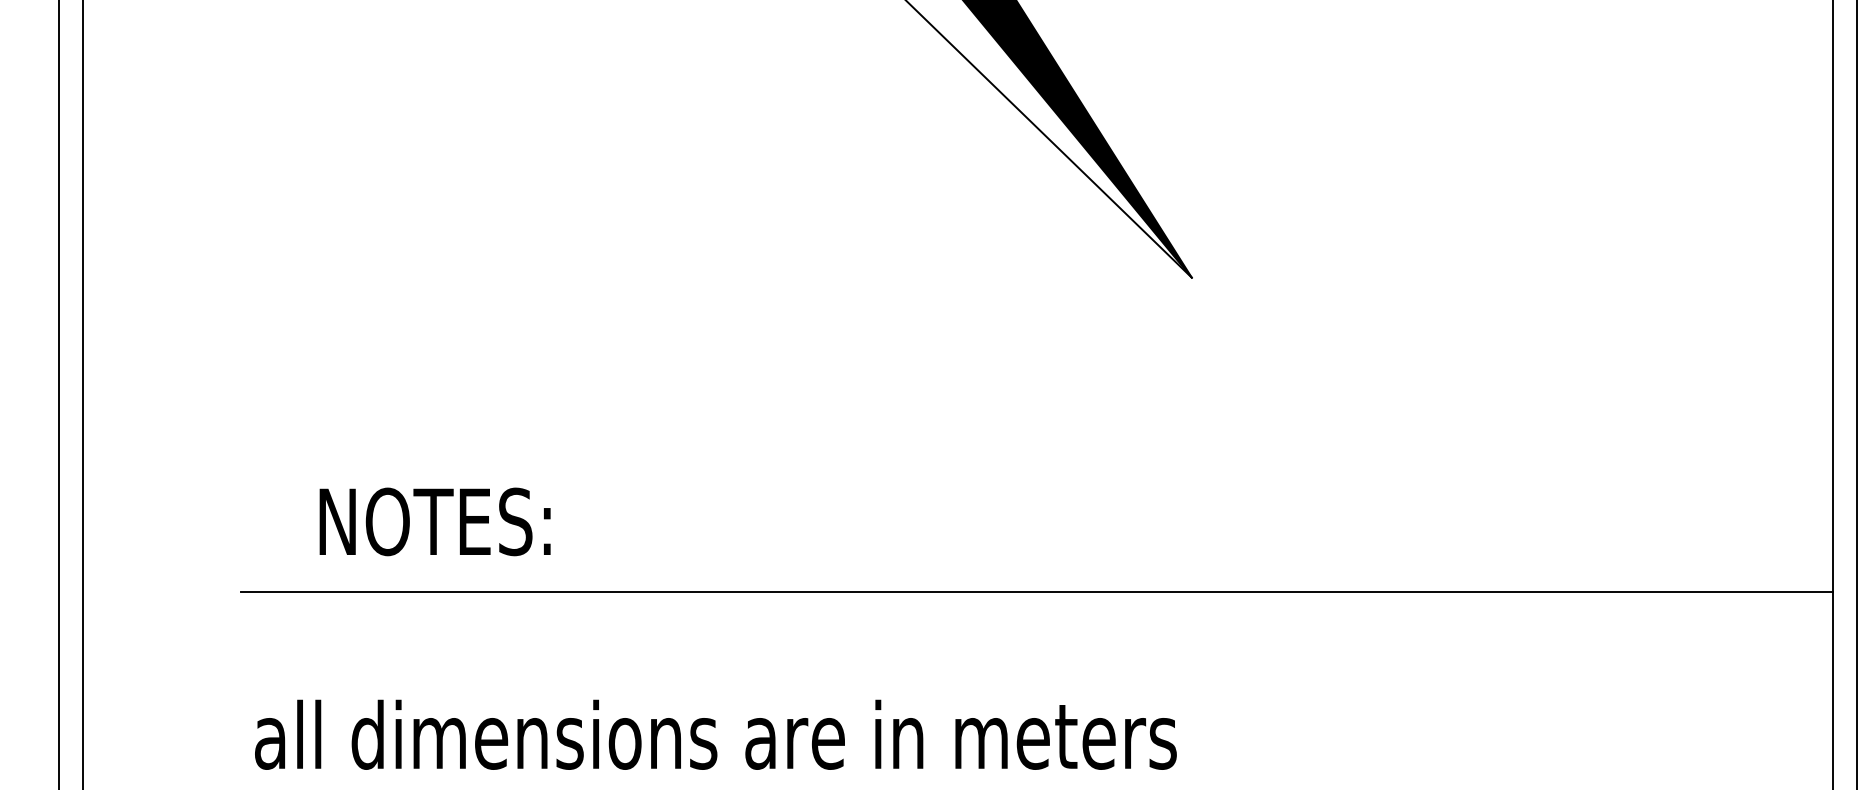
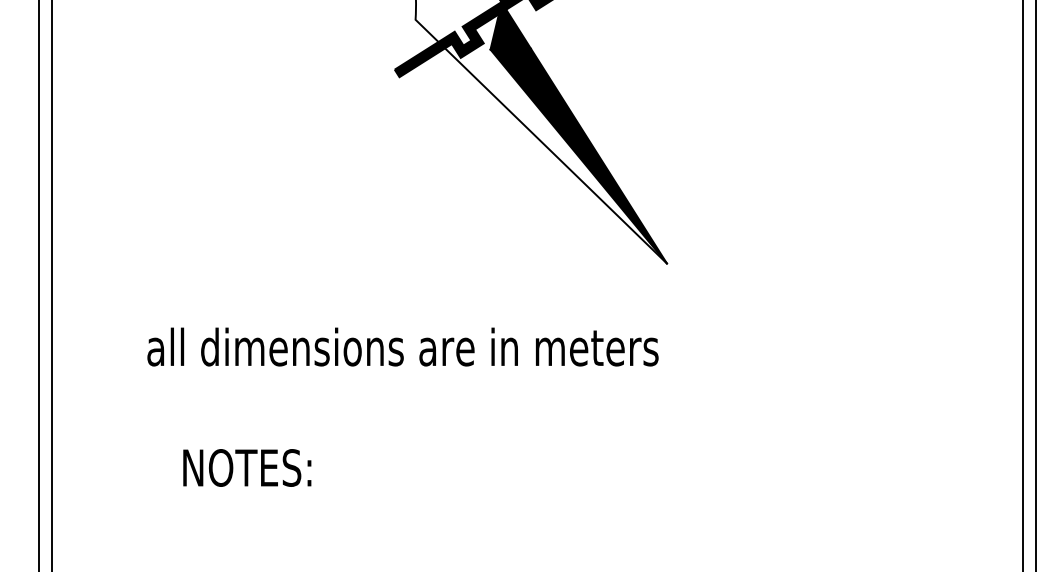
text: (435, 521) -> (247, 467), moved
line: (1035, 591) -> (580, 437), removed
text: (714, 733) -> (402, 346), moved

